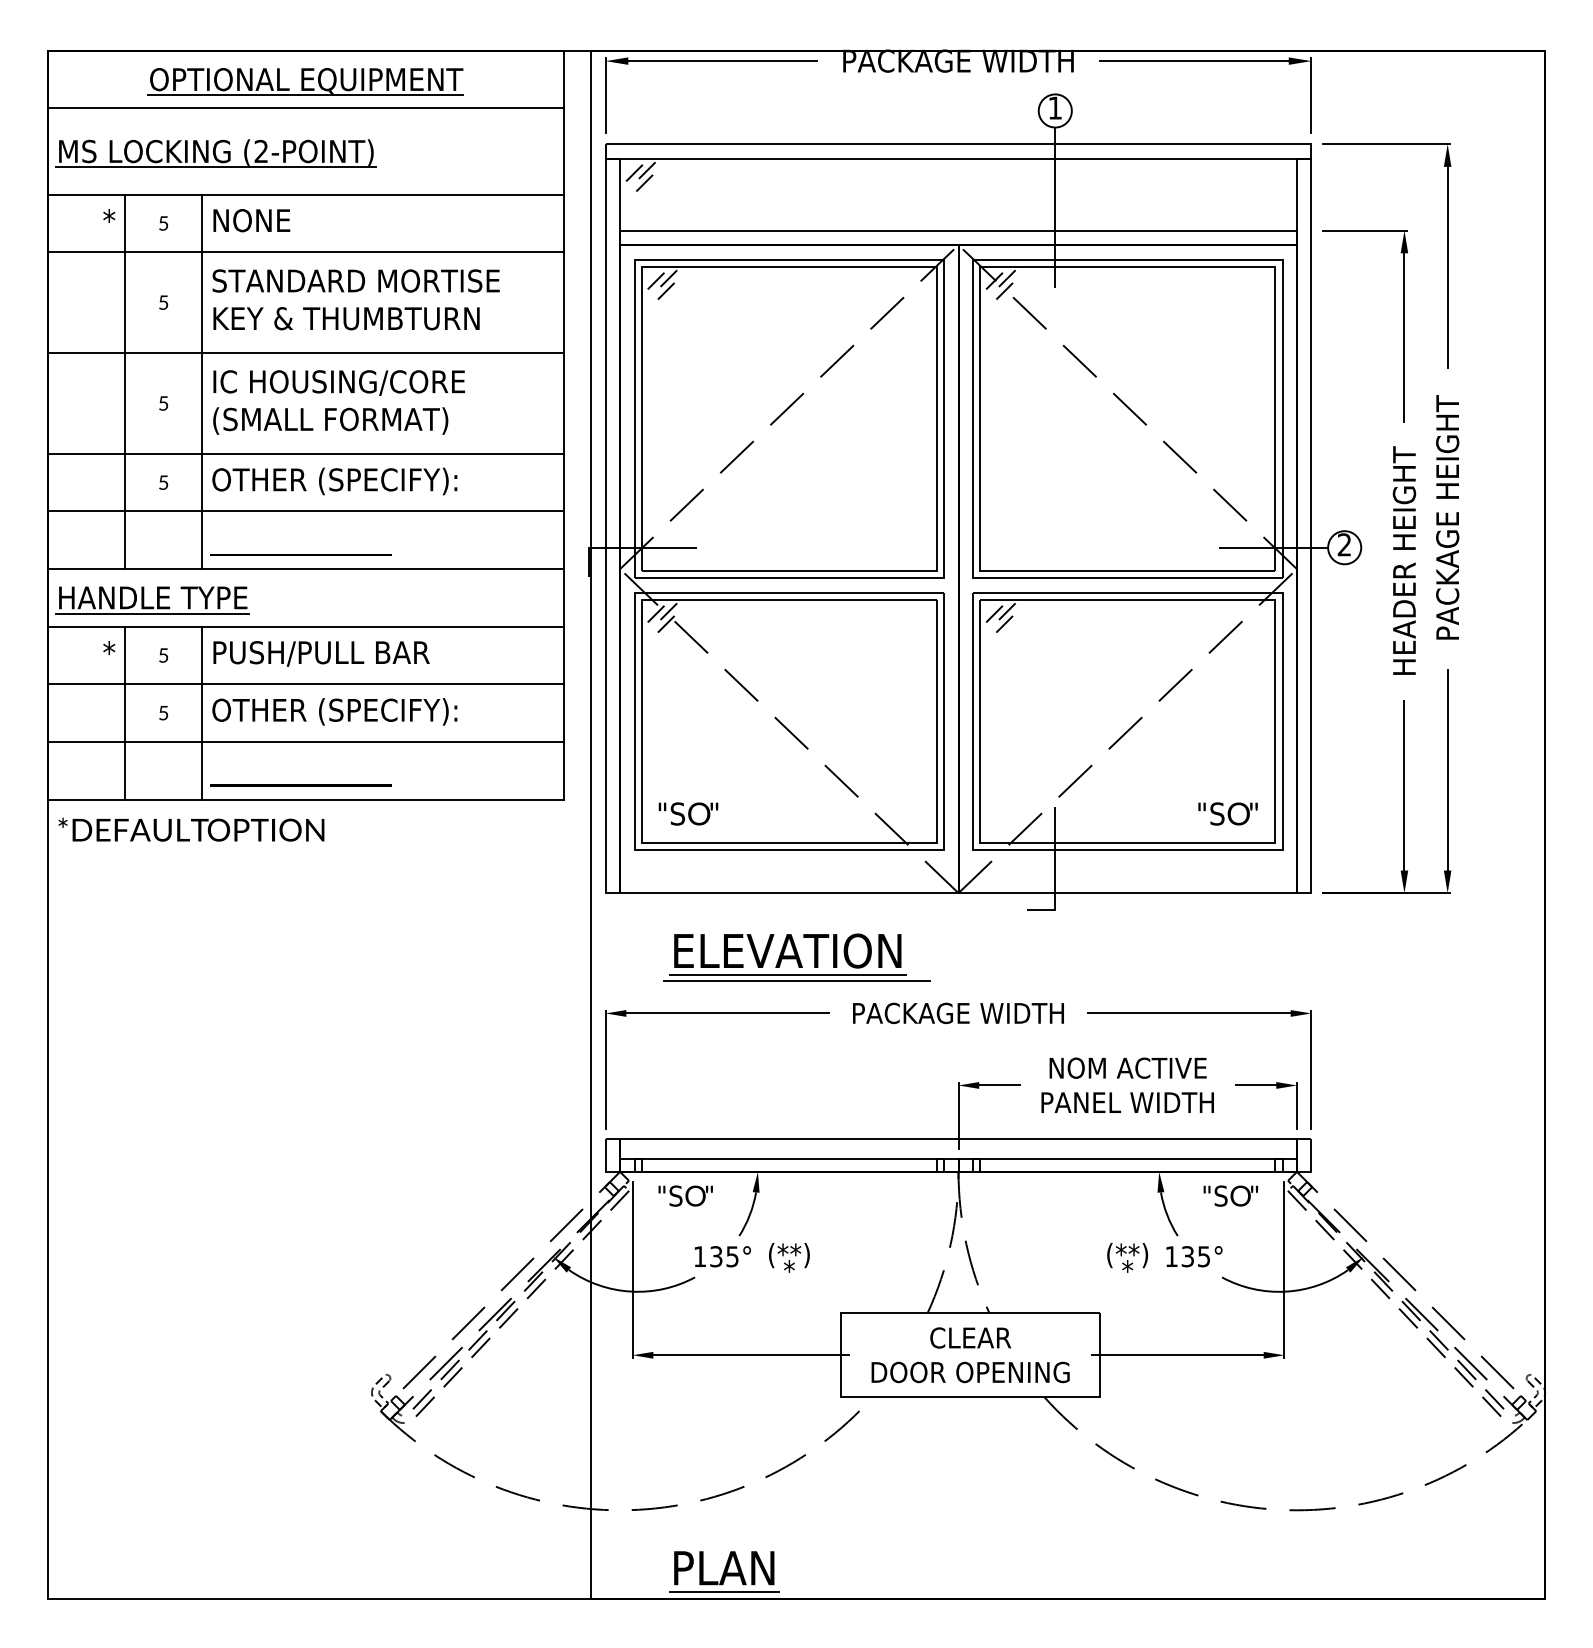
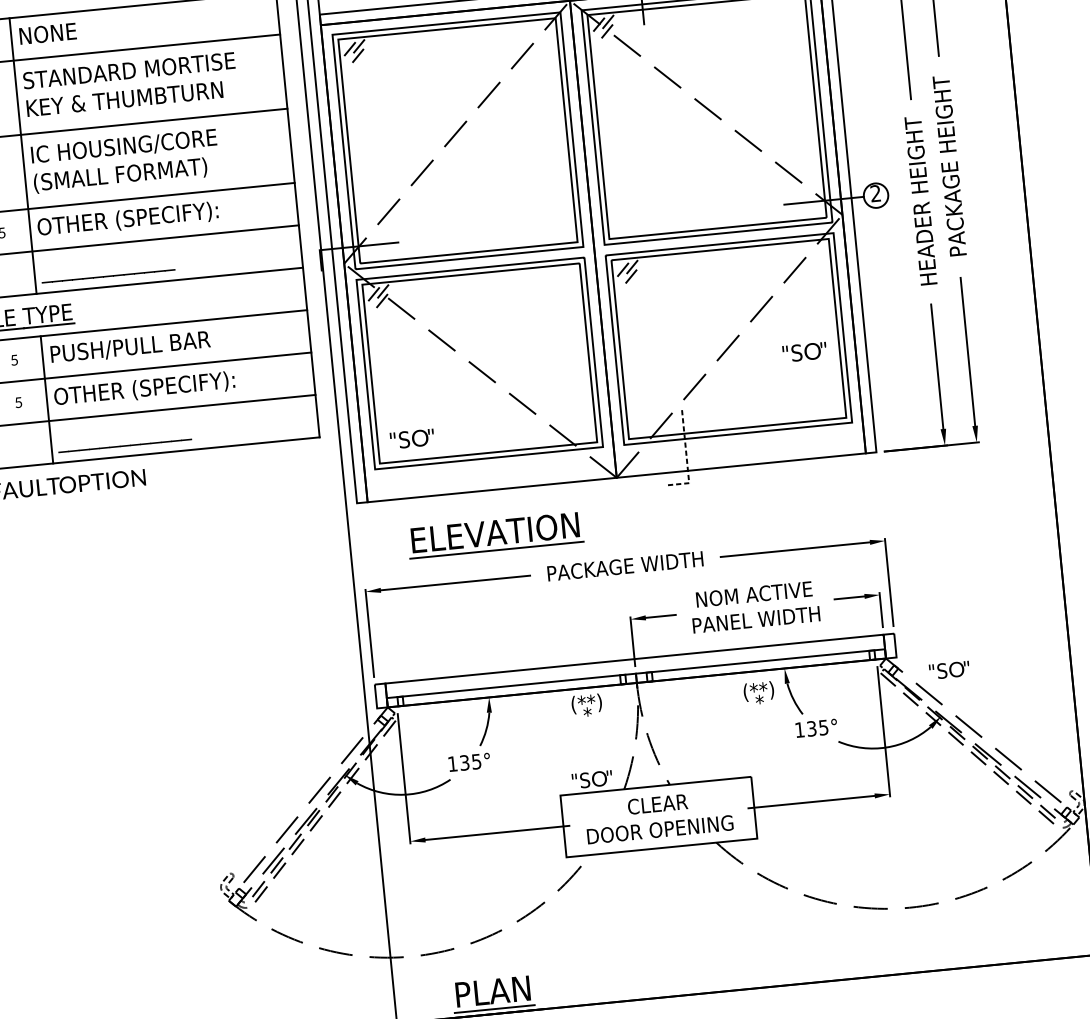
text: (1227, 813) -> (804, 351), moved
line: (1055, 873) -> (686, 456), solid -> dashed
line: (796, 981) -> (503, 554), removed
text: (685, 1195) -> (592, 779), moved
text: (1230, 1195) -> (949, 669), moved
text: (789, 1257) -> (587, 705), moved
text: (1127, 1257) -> (758, 693), moved

